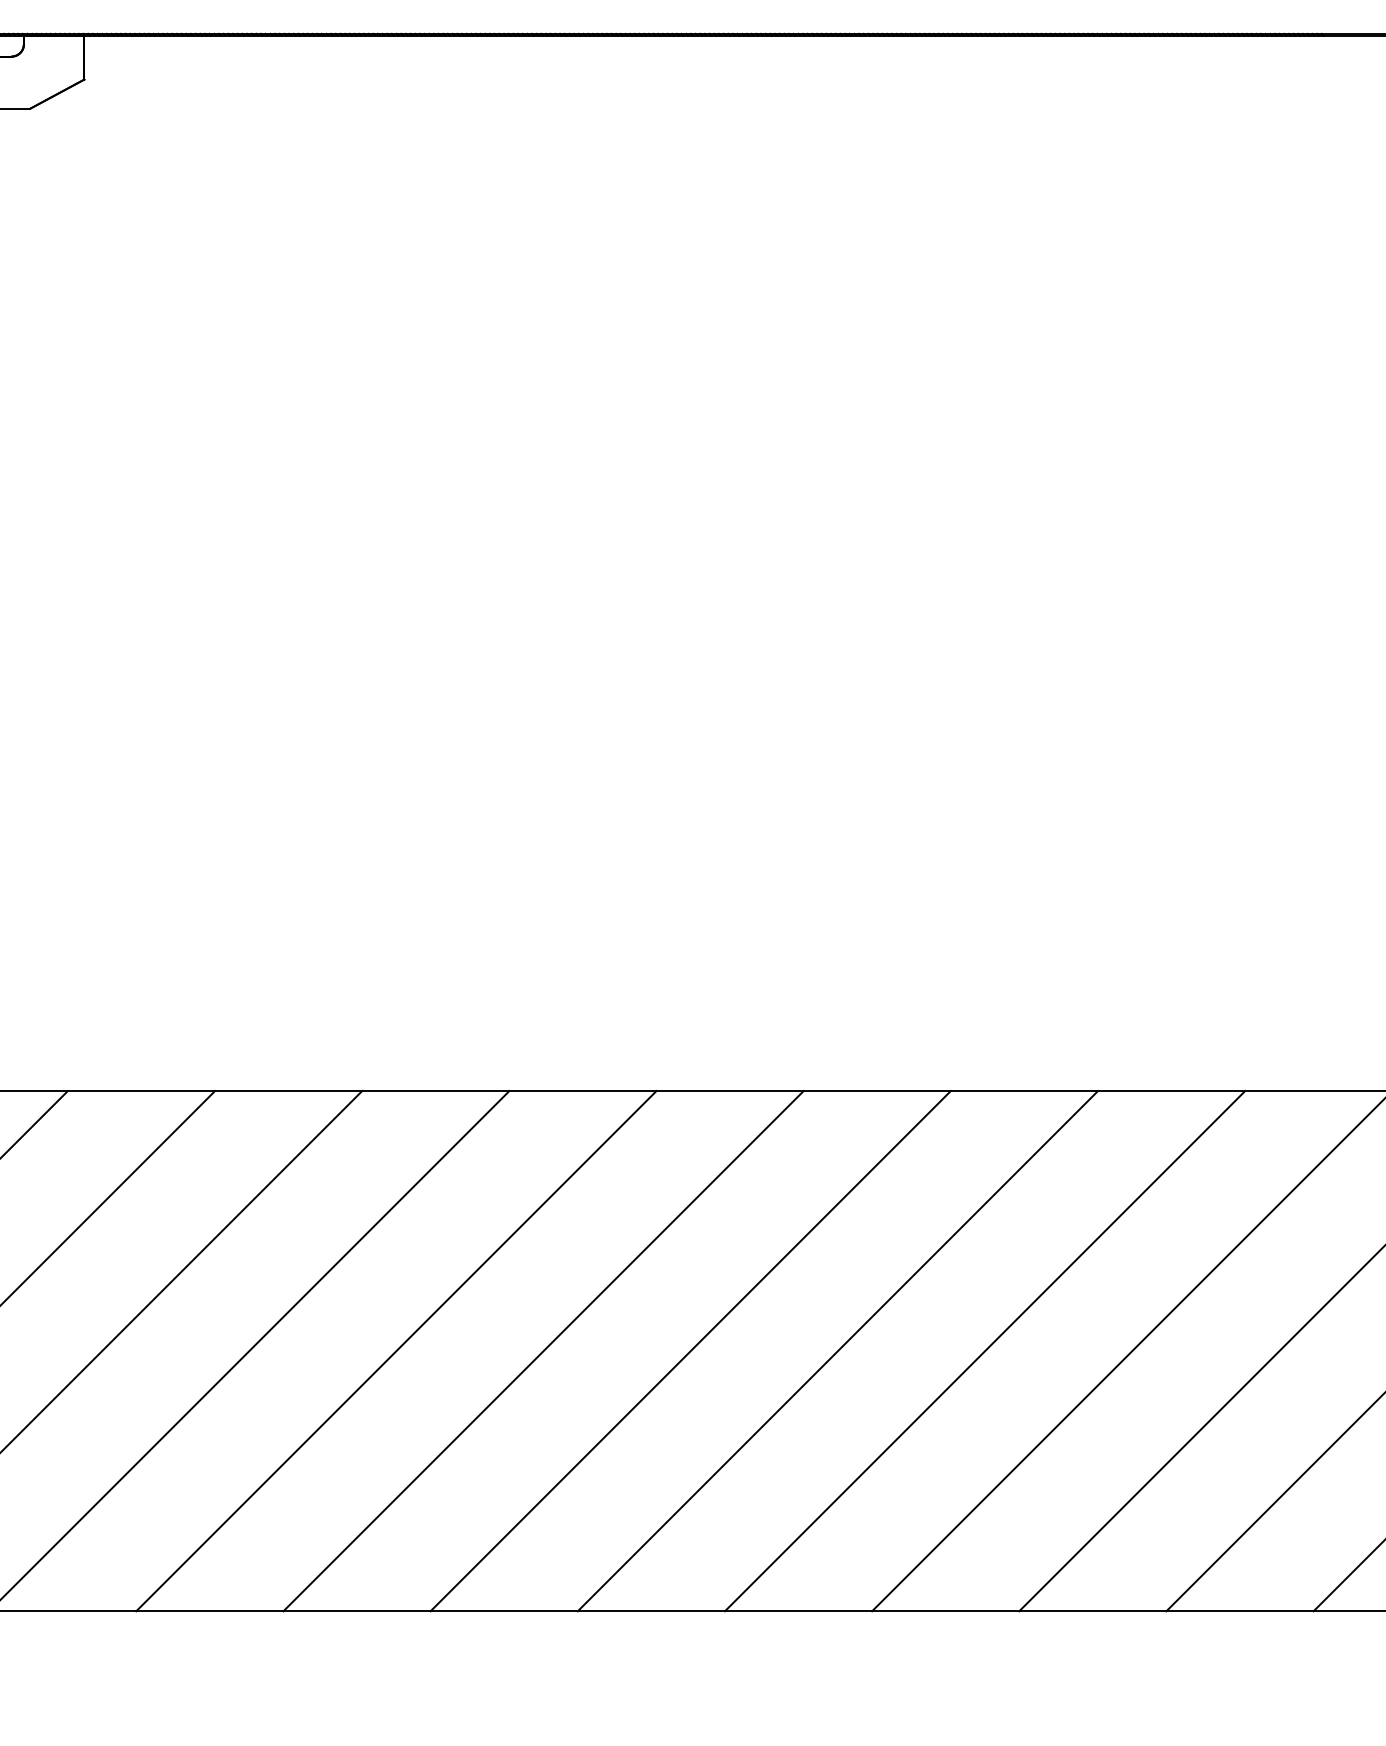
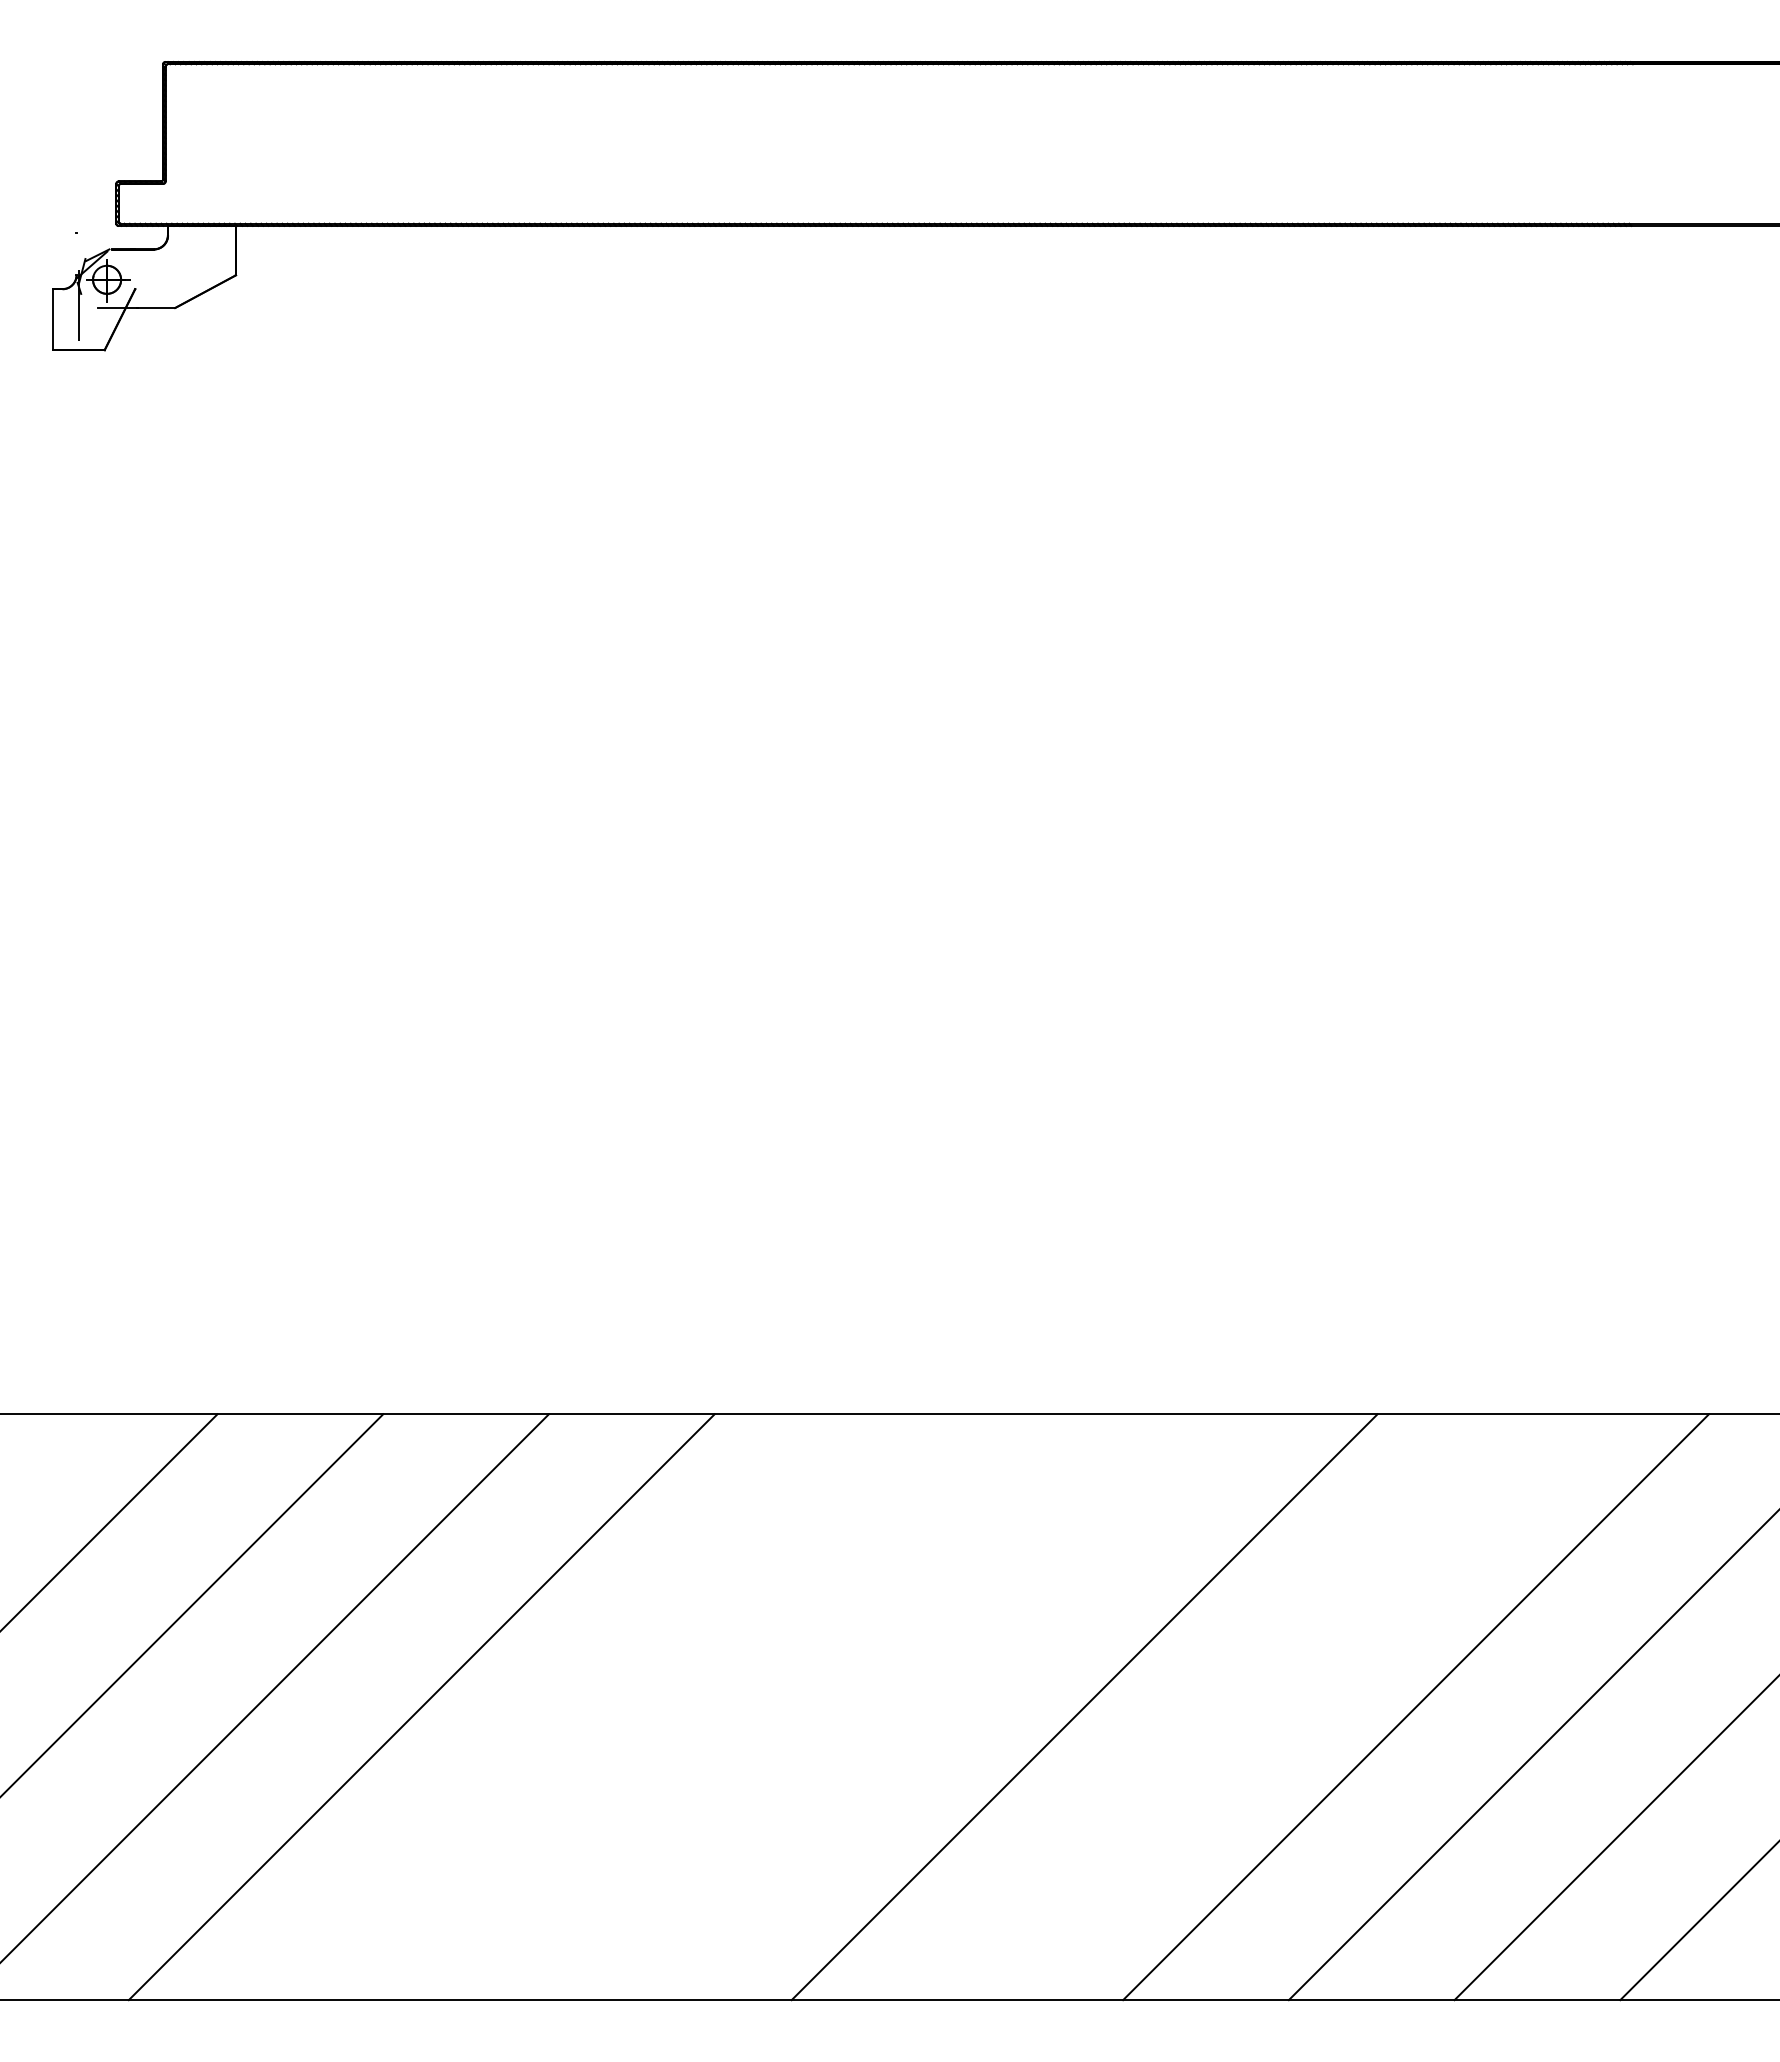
line: (396, 1351) -> (587, 1707), removed
line: (543, 1351) -> (753, 1707), removed
line: (690, 1351) -> (918, 1707), removed
line: (985, 1351) -> (1250, 1707), removed

